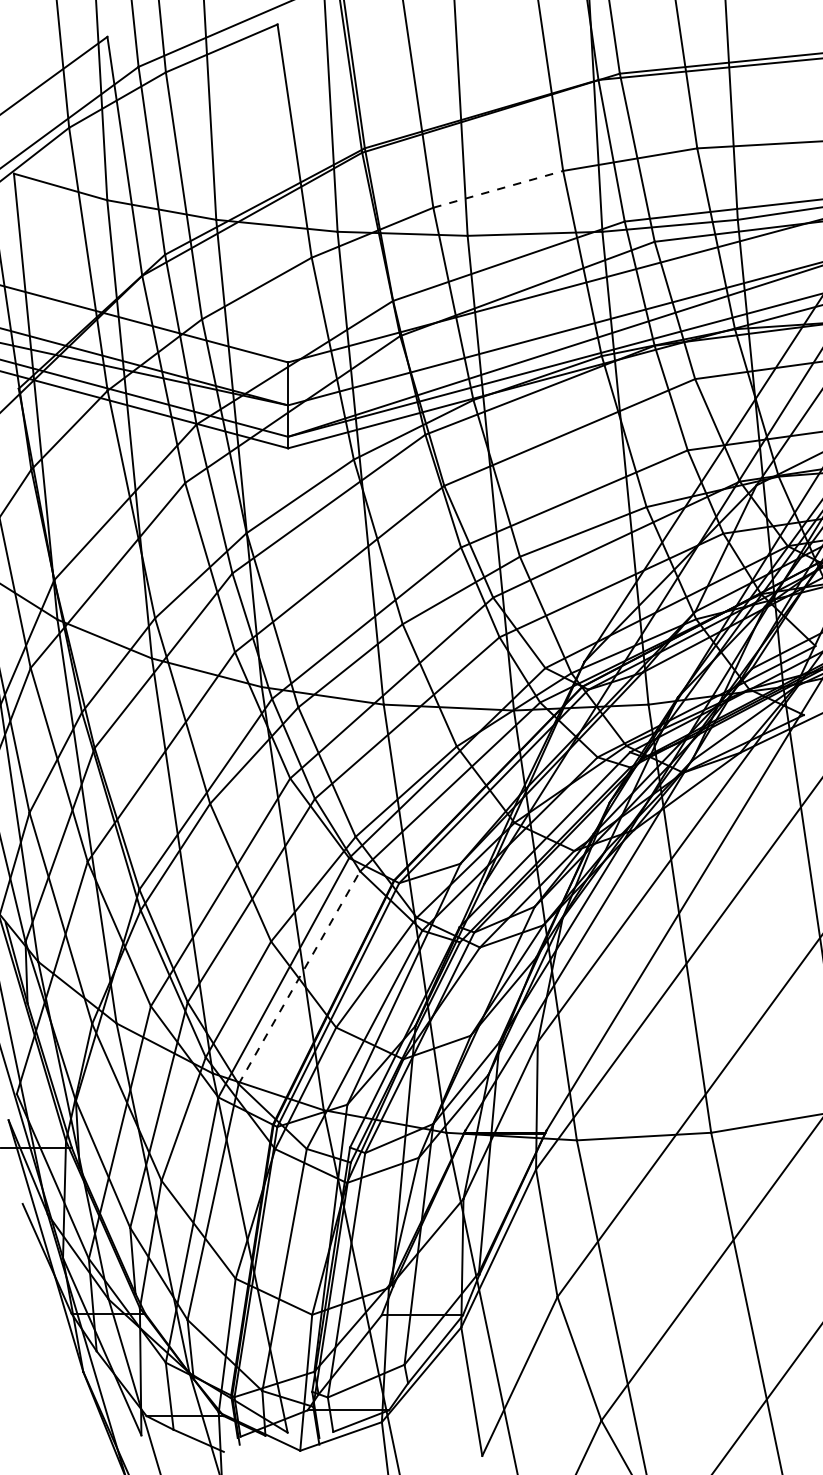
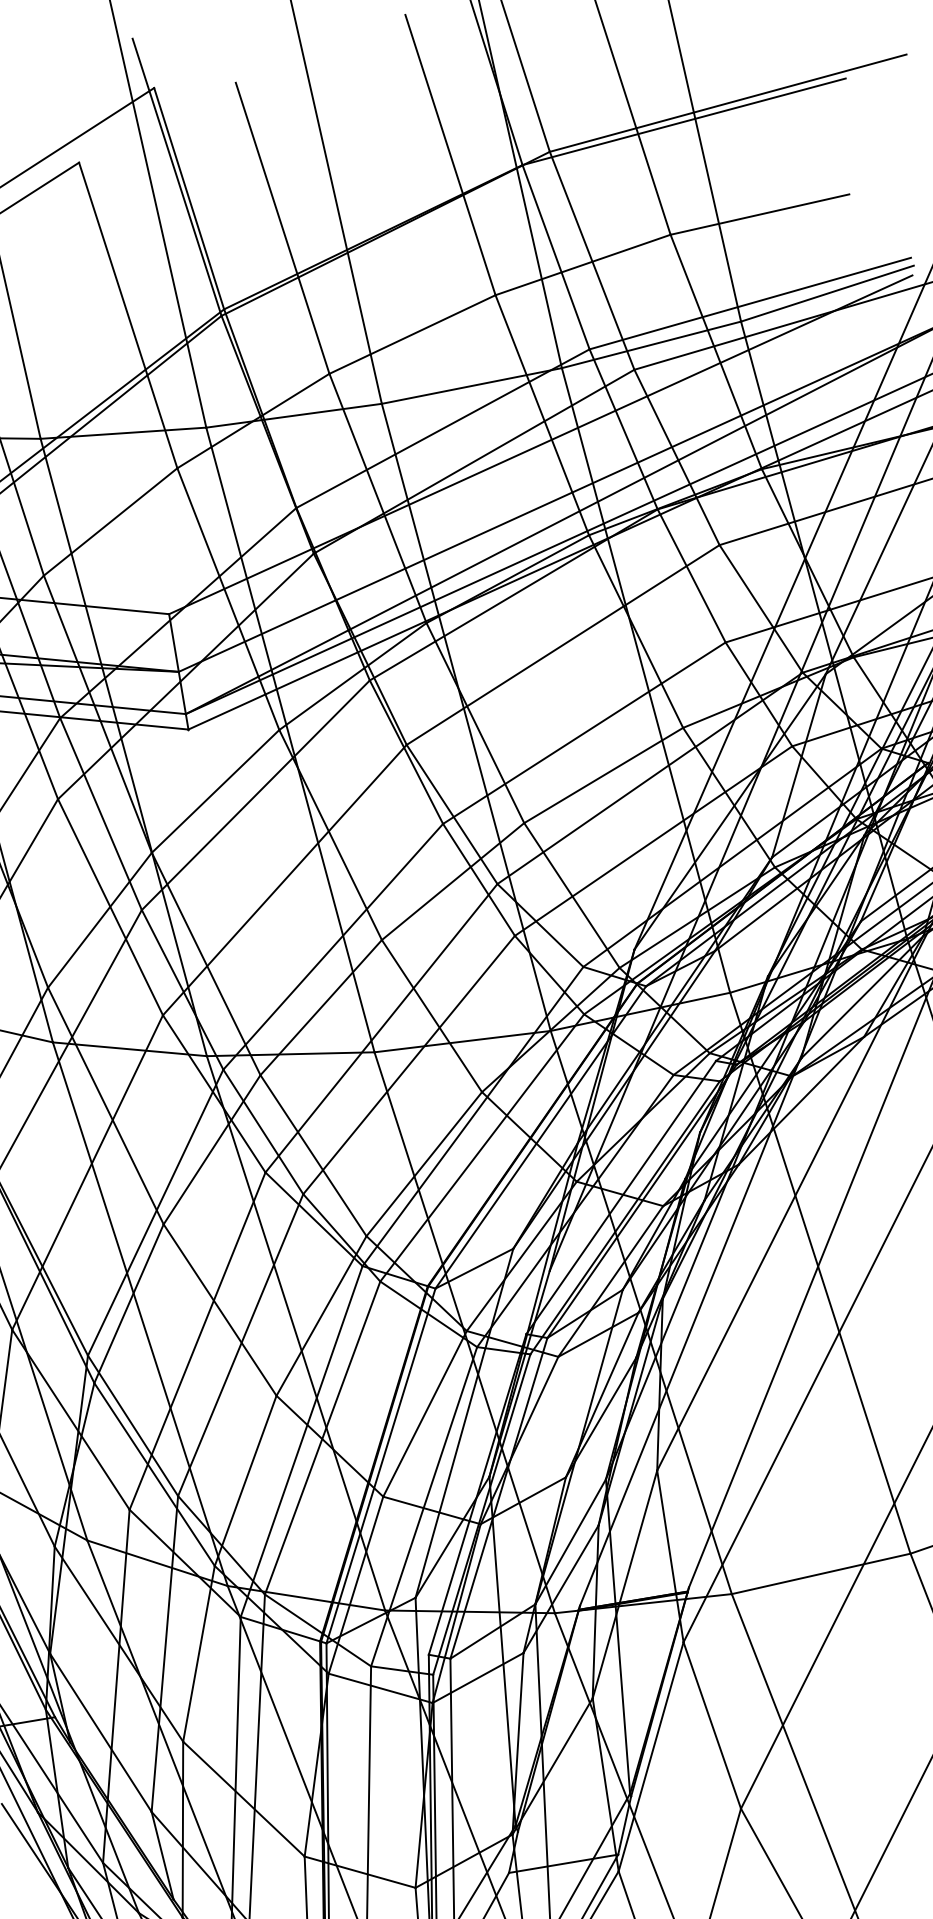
line: (498, 189) -> (412, 334), dashed -> solid
line: (299, 977) -> (322, 1437), dashed -> solid

